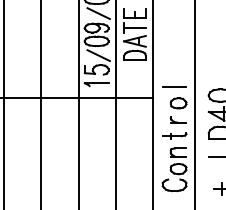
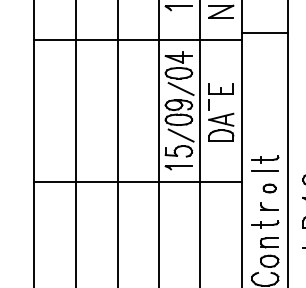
line: (135, 27) -> (221, 104), removed
part: (174, 77) -> (265, 159), added
part: (178, 103) -> (269, 188), size x0.7

